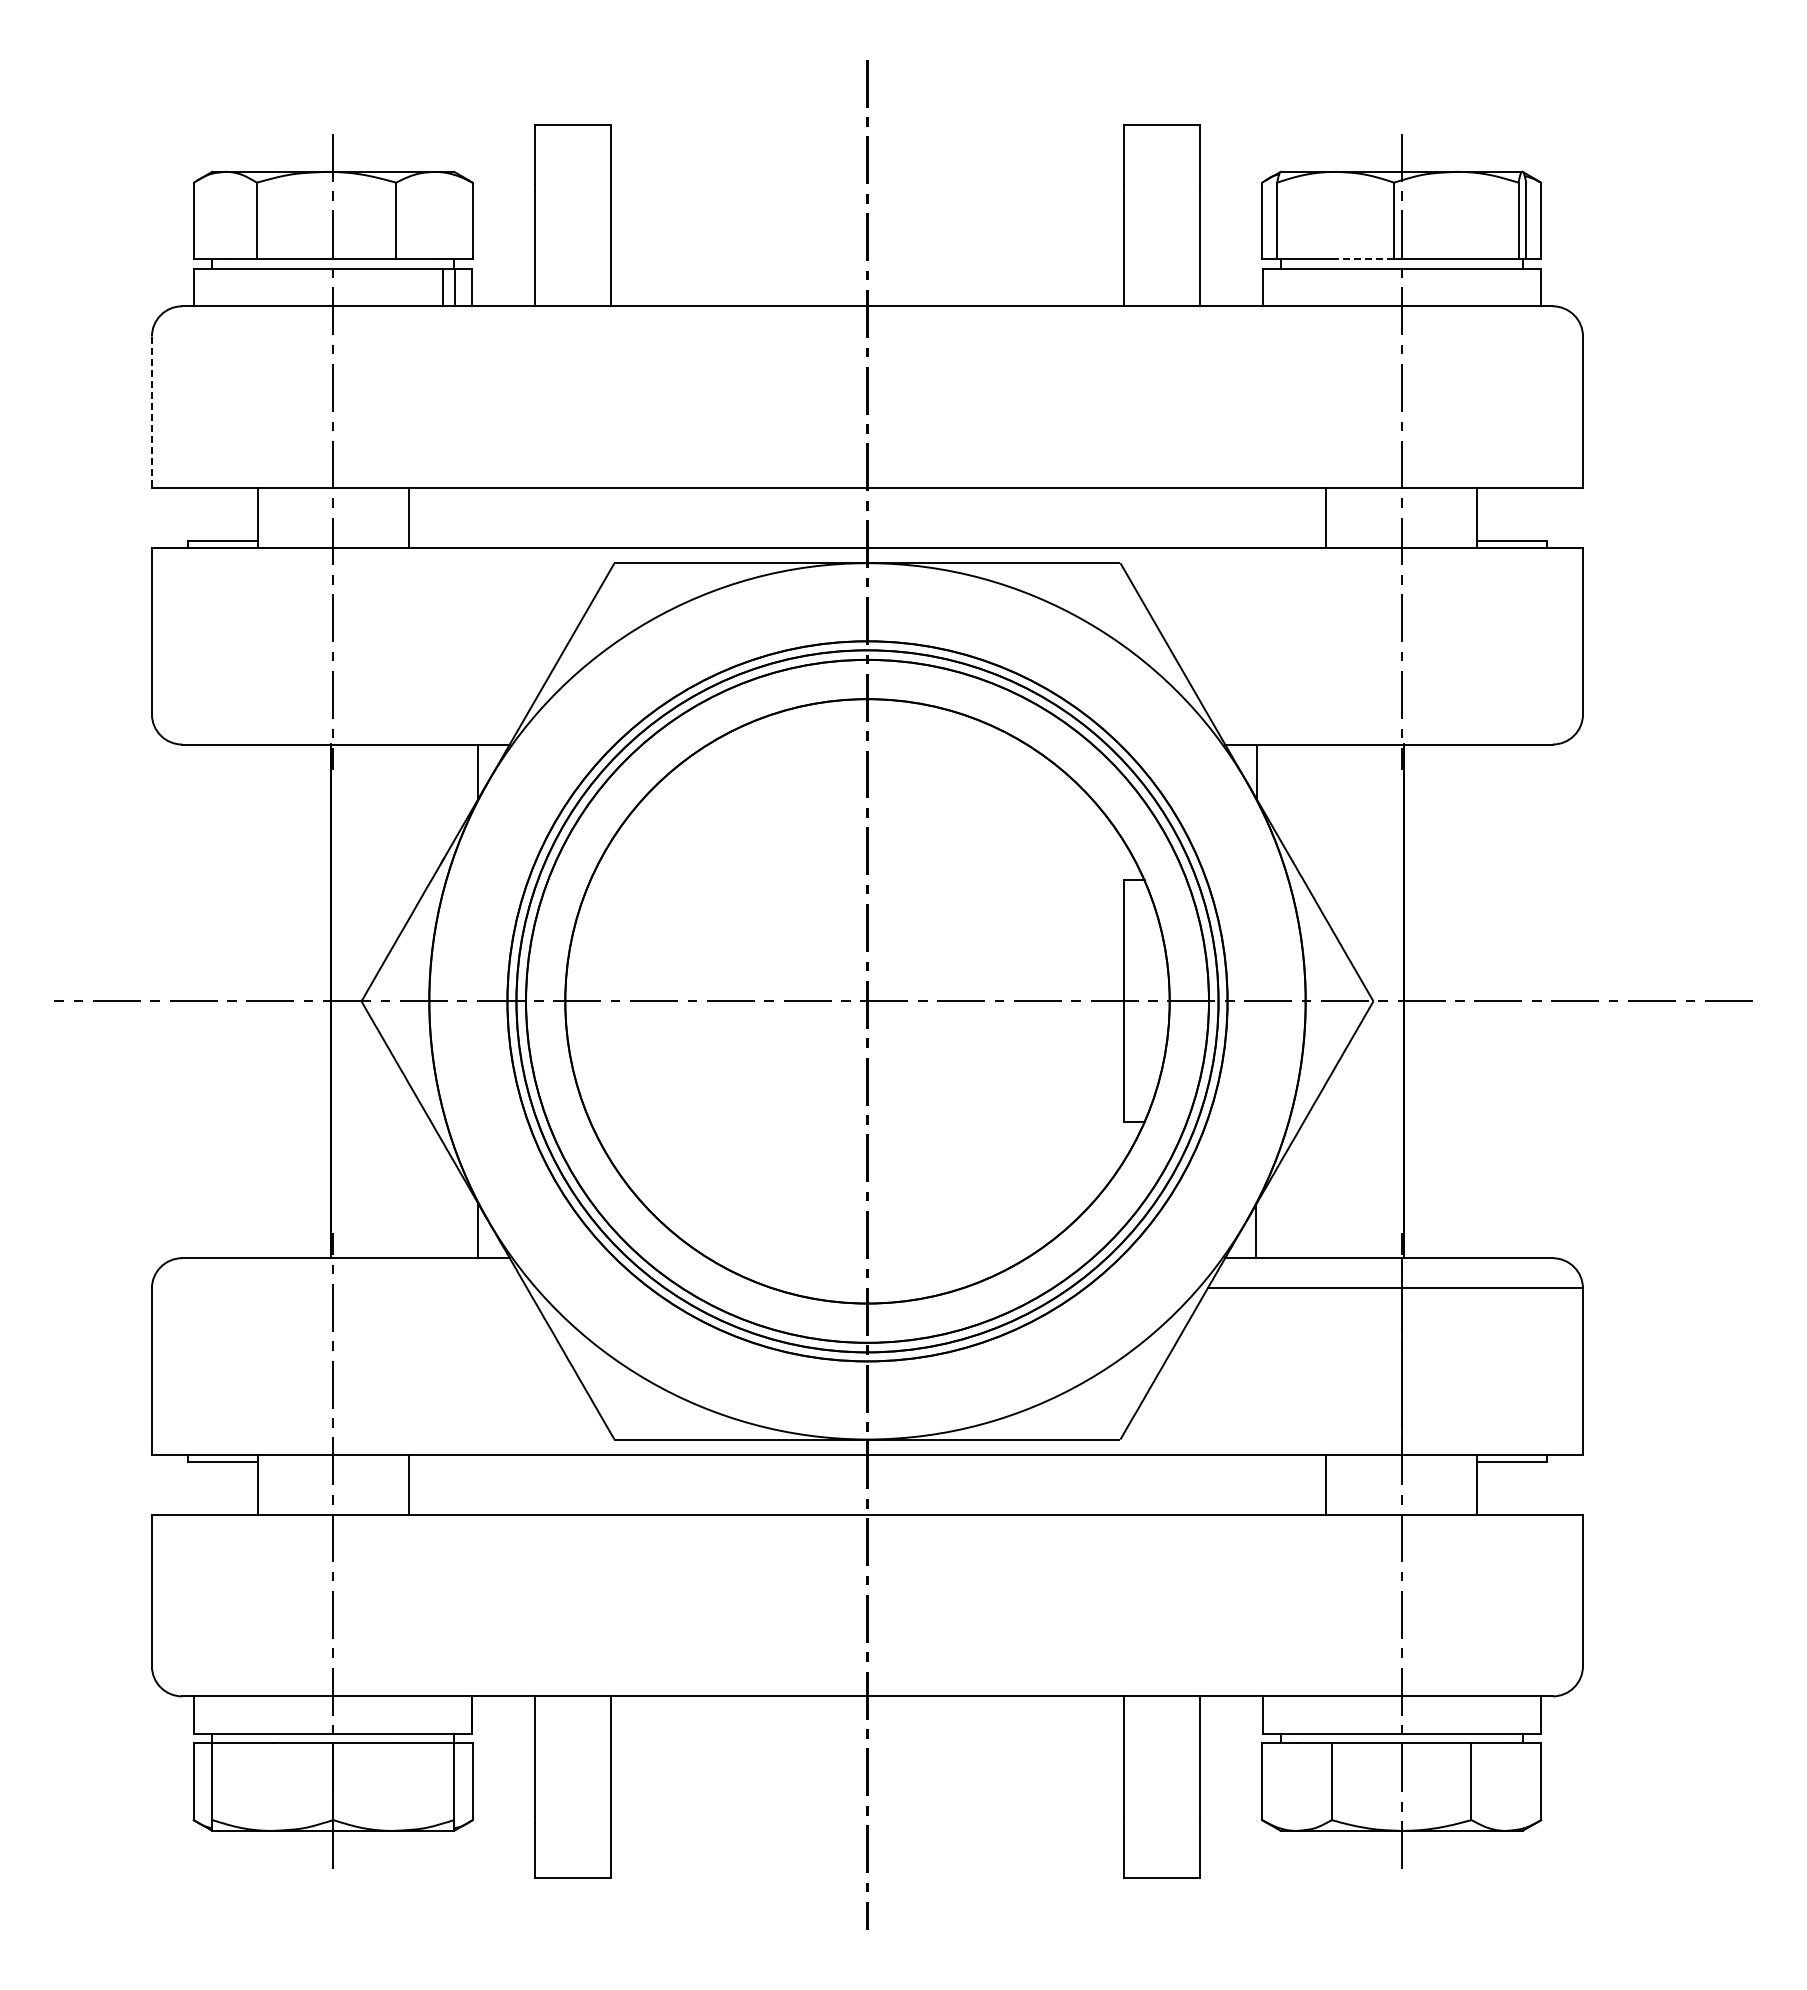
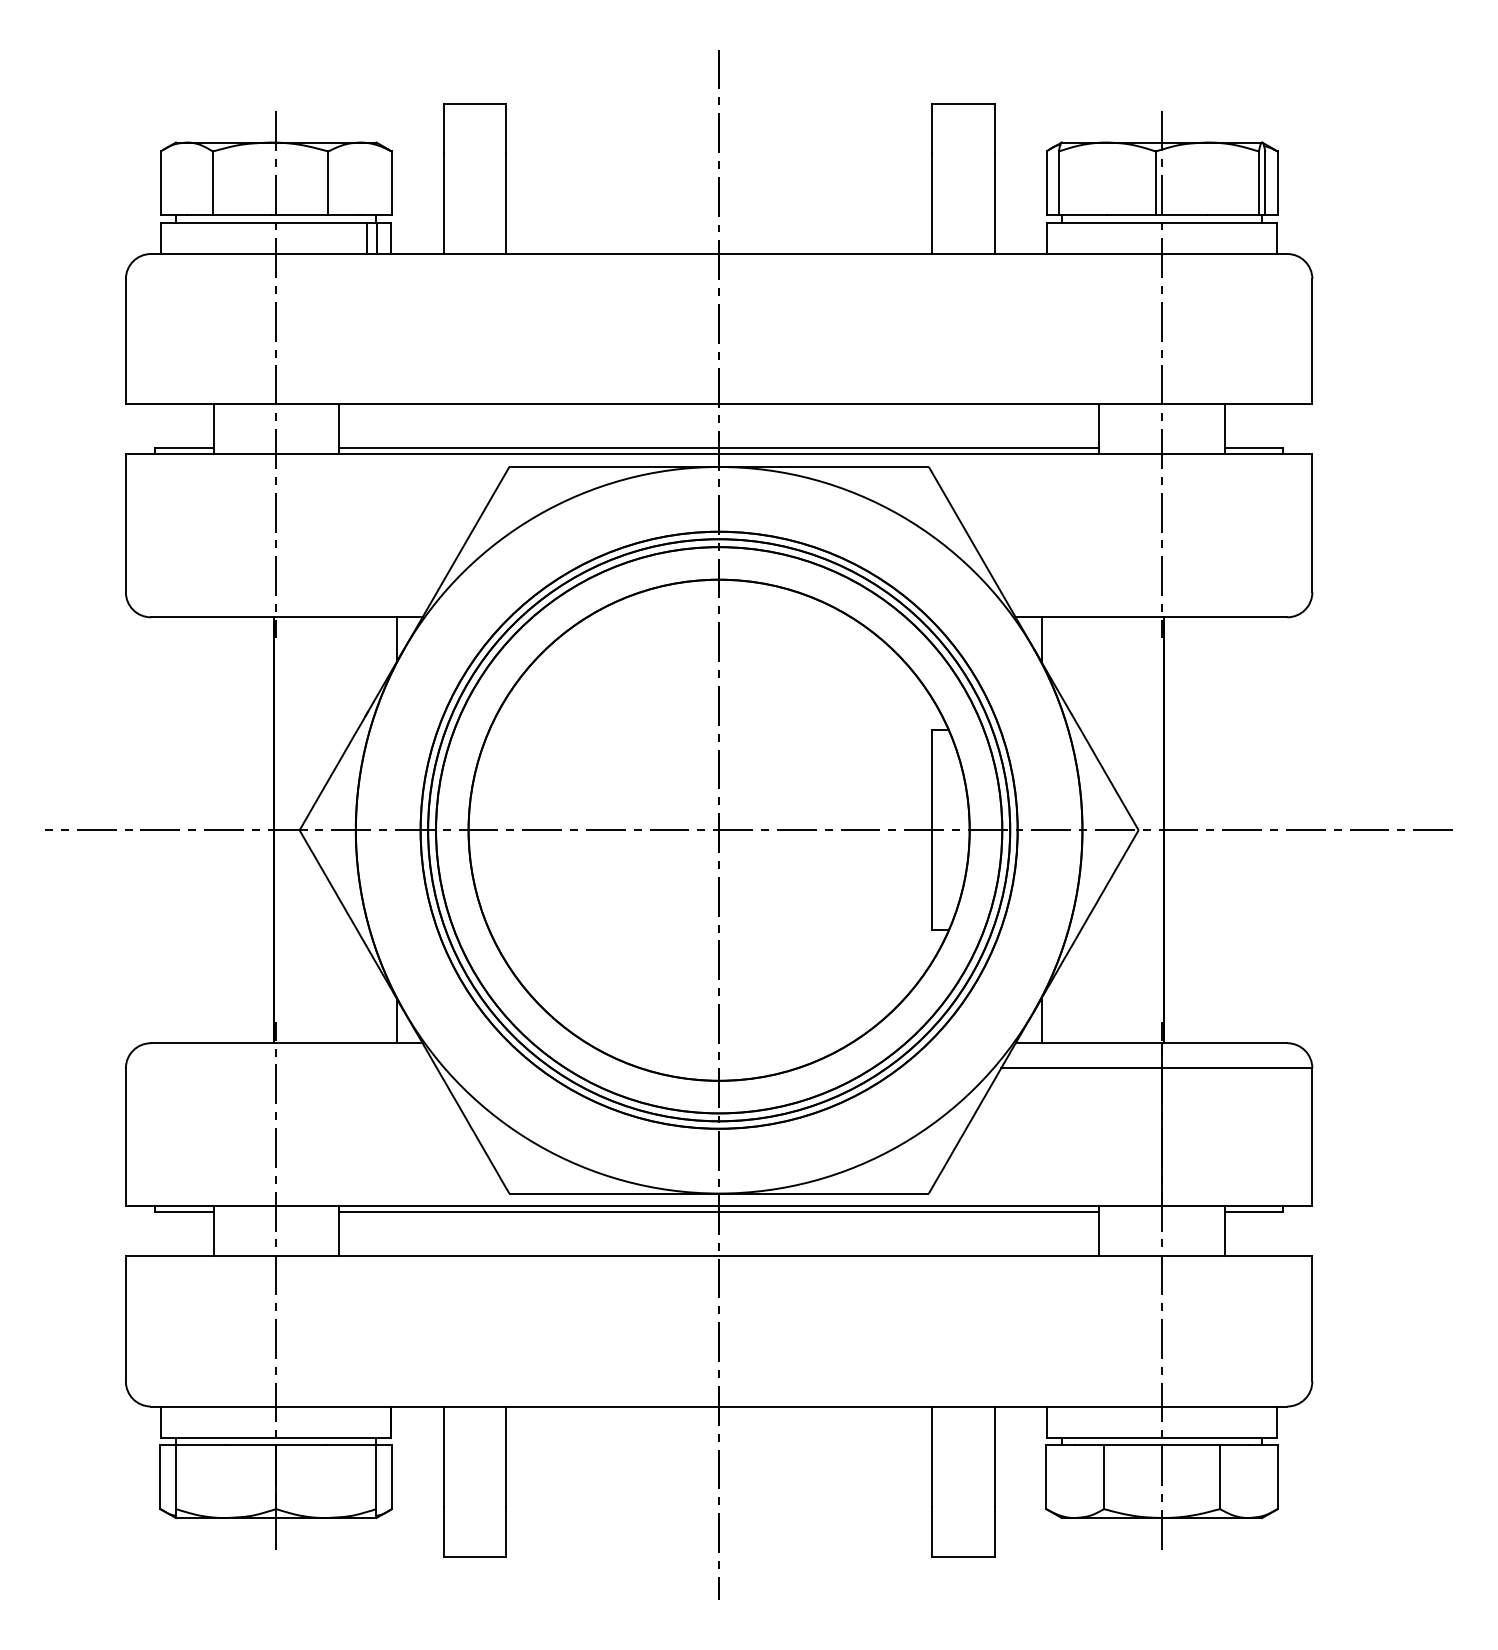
line: (1364, 259) -> (1131, 215), dashed -> solid
line: (151, 412) -> (125, 342), dashed -> solid
line: (867, 540) -> (719, 448), added
line: (867, 1462) -> (719, 1212), added

